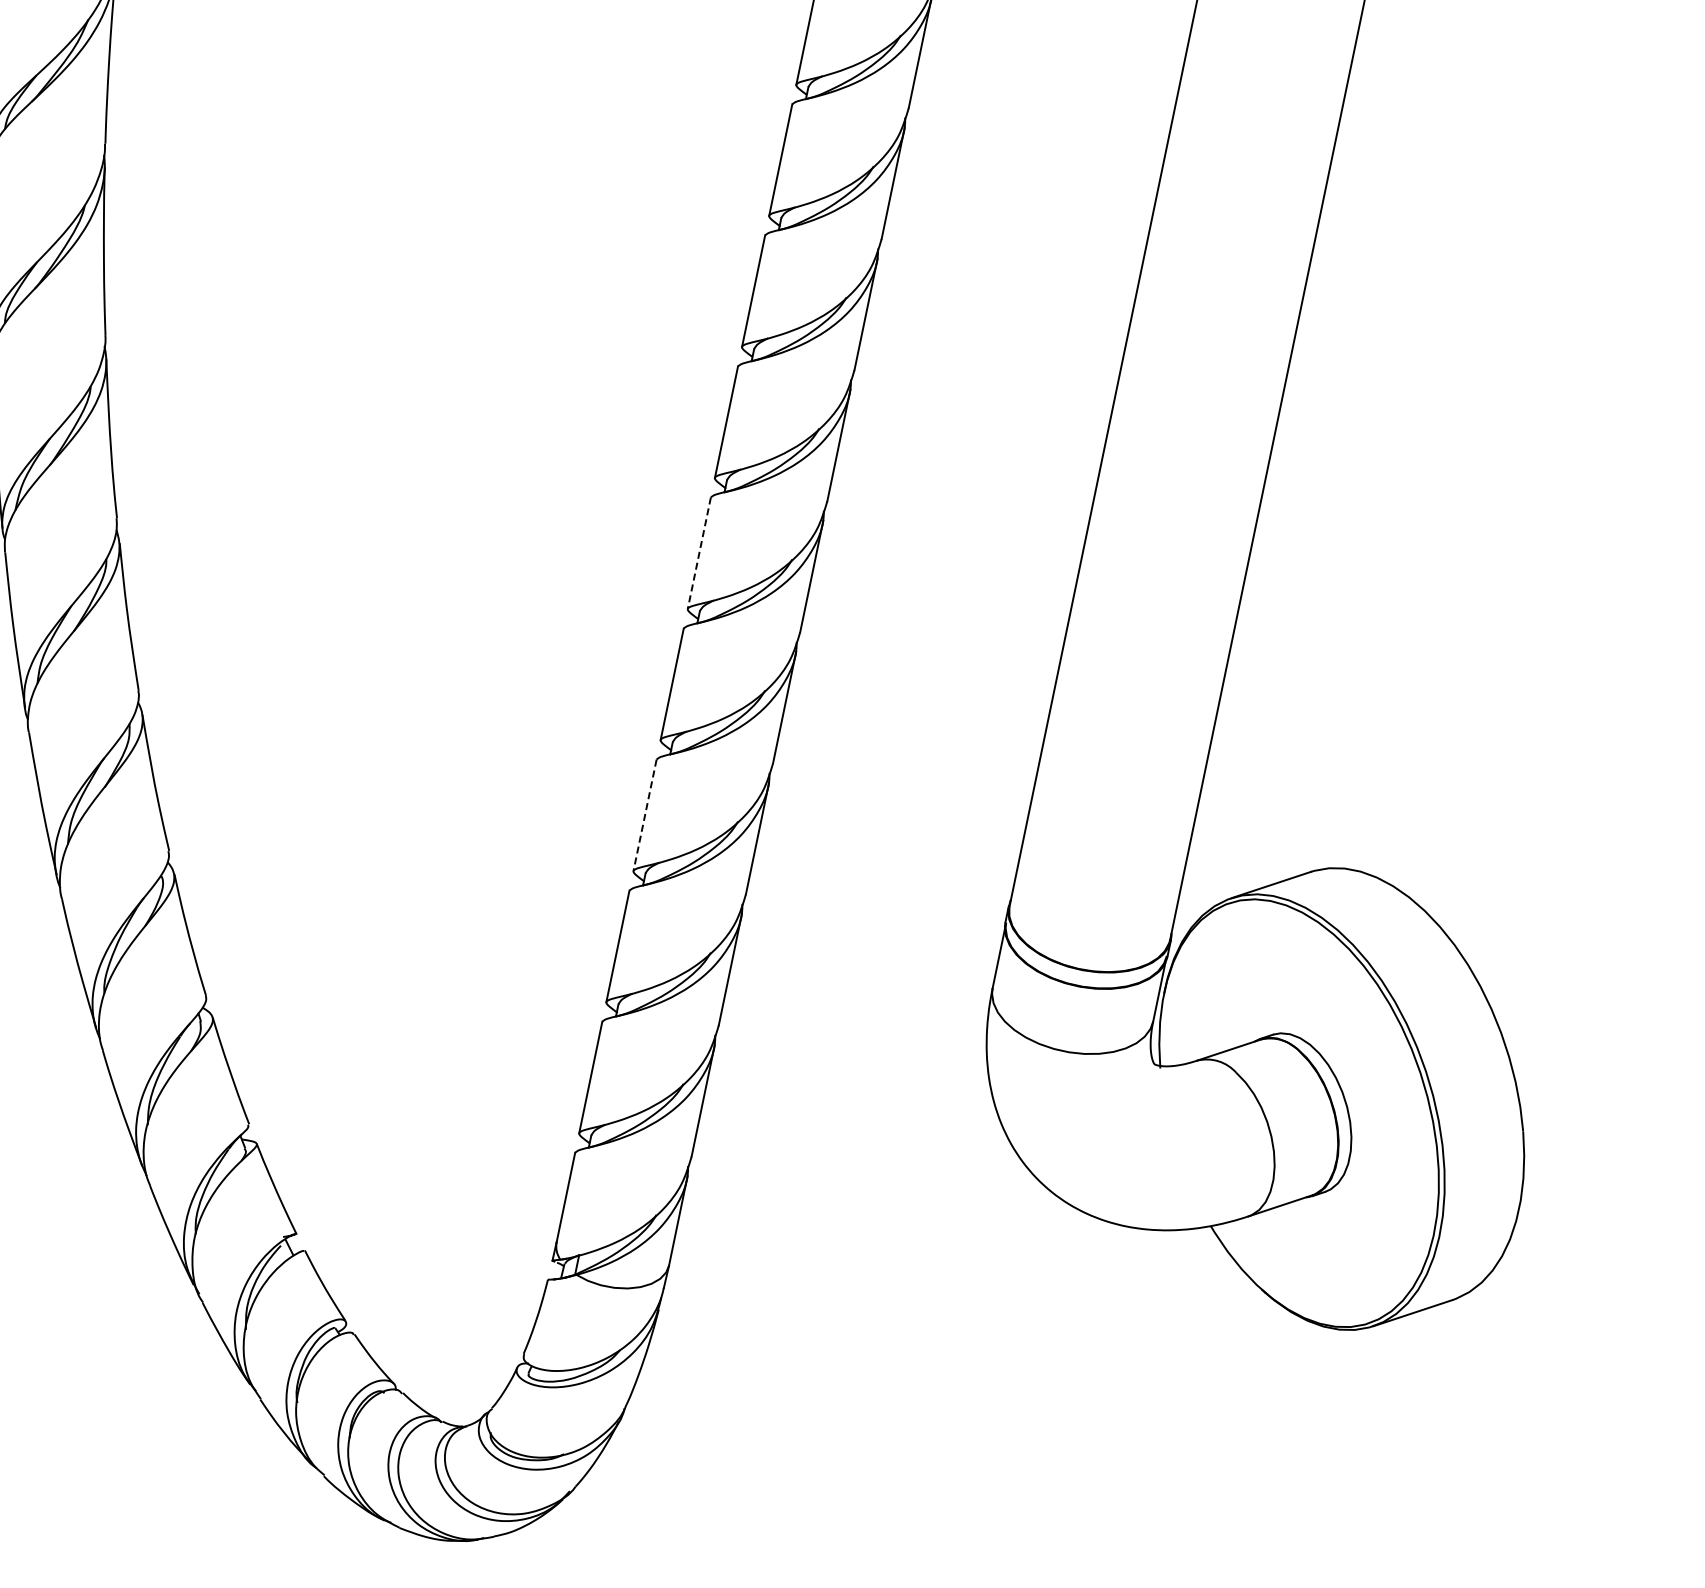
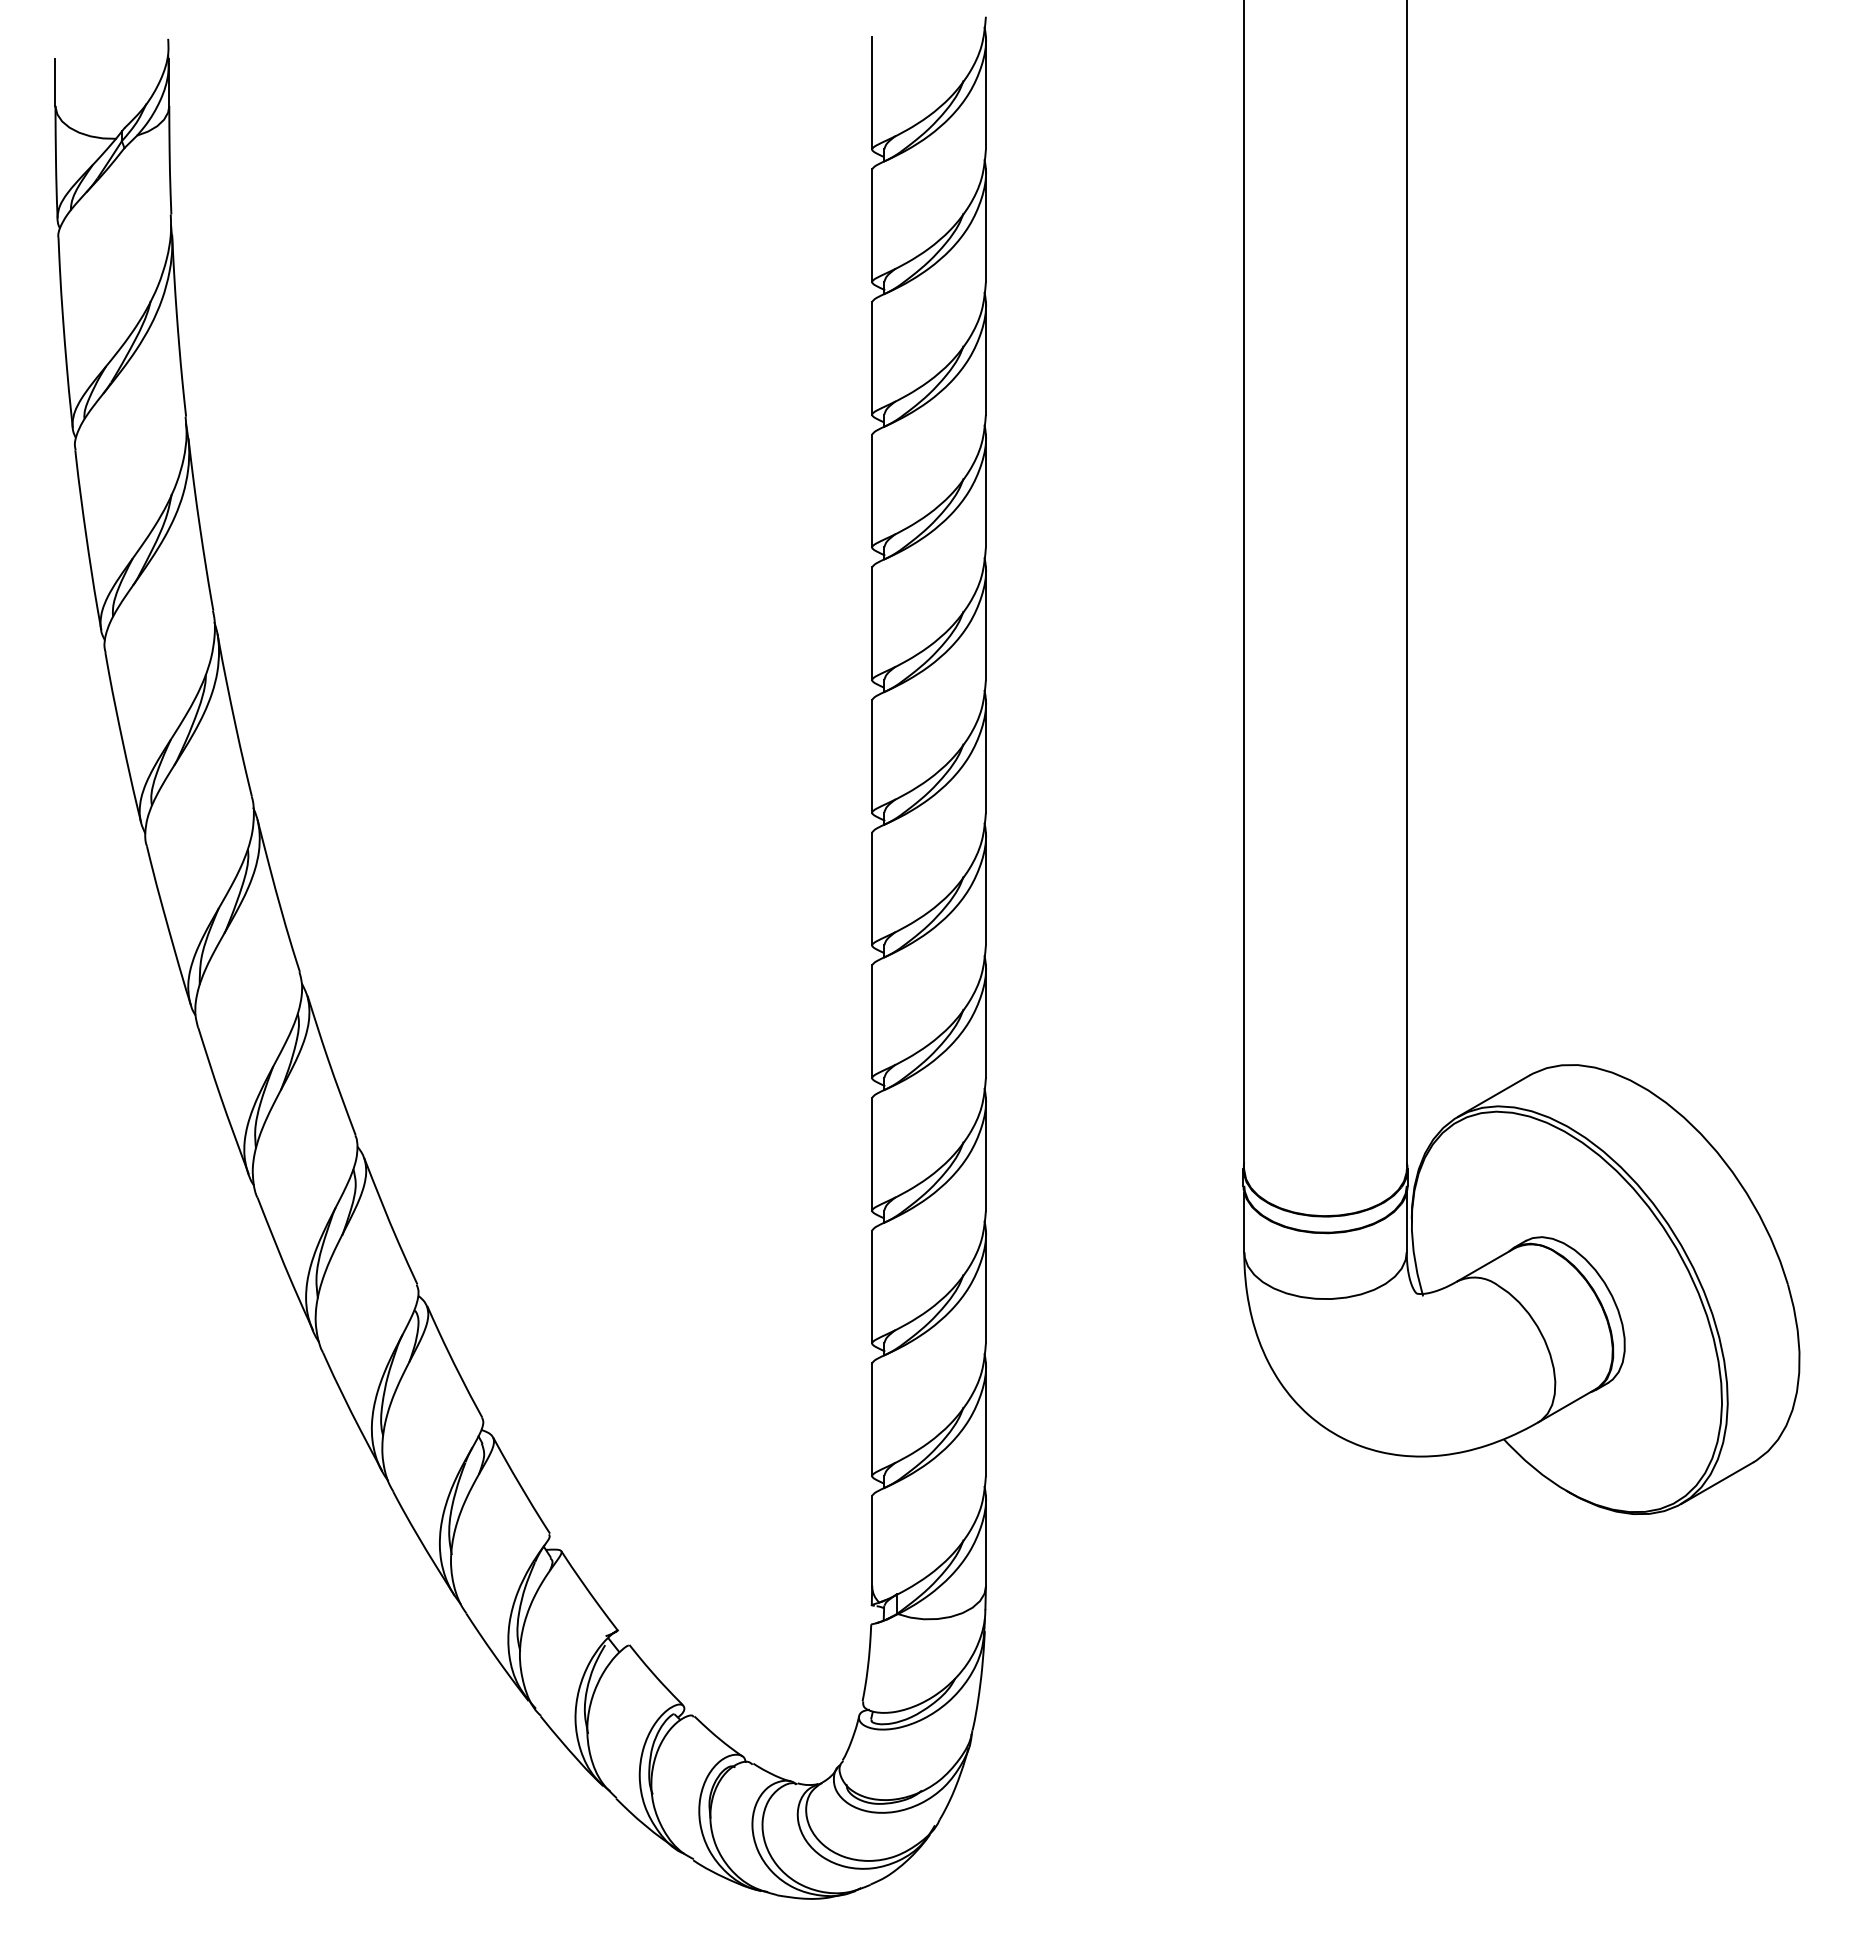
line: (699, 553) -> (872, 889), dashed -> solid
line: (645, 815) -> (872, 1154), dashed -> solid

